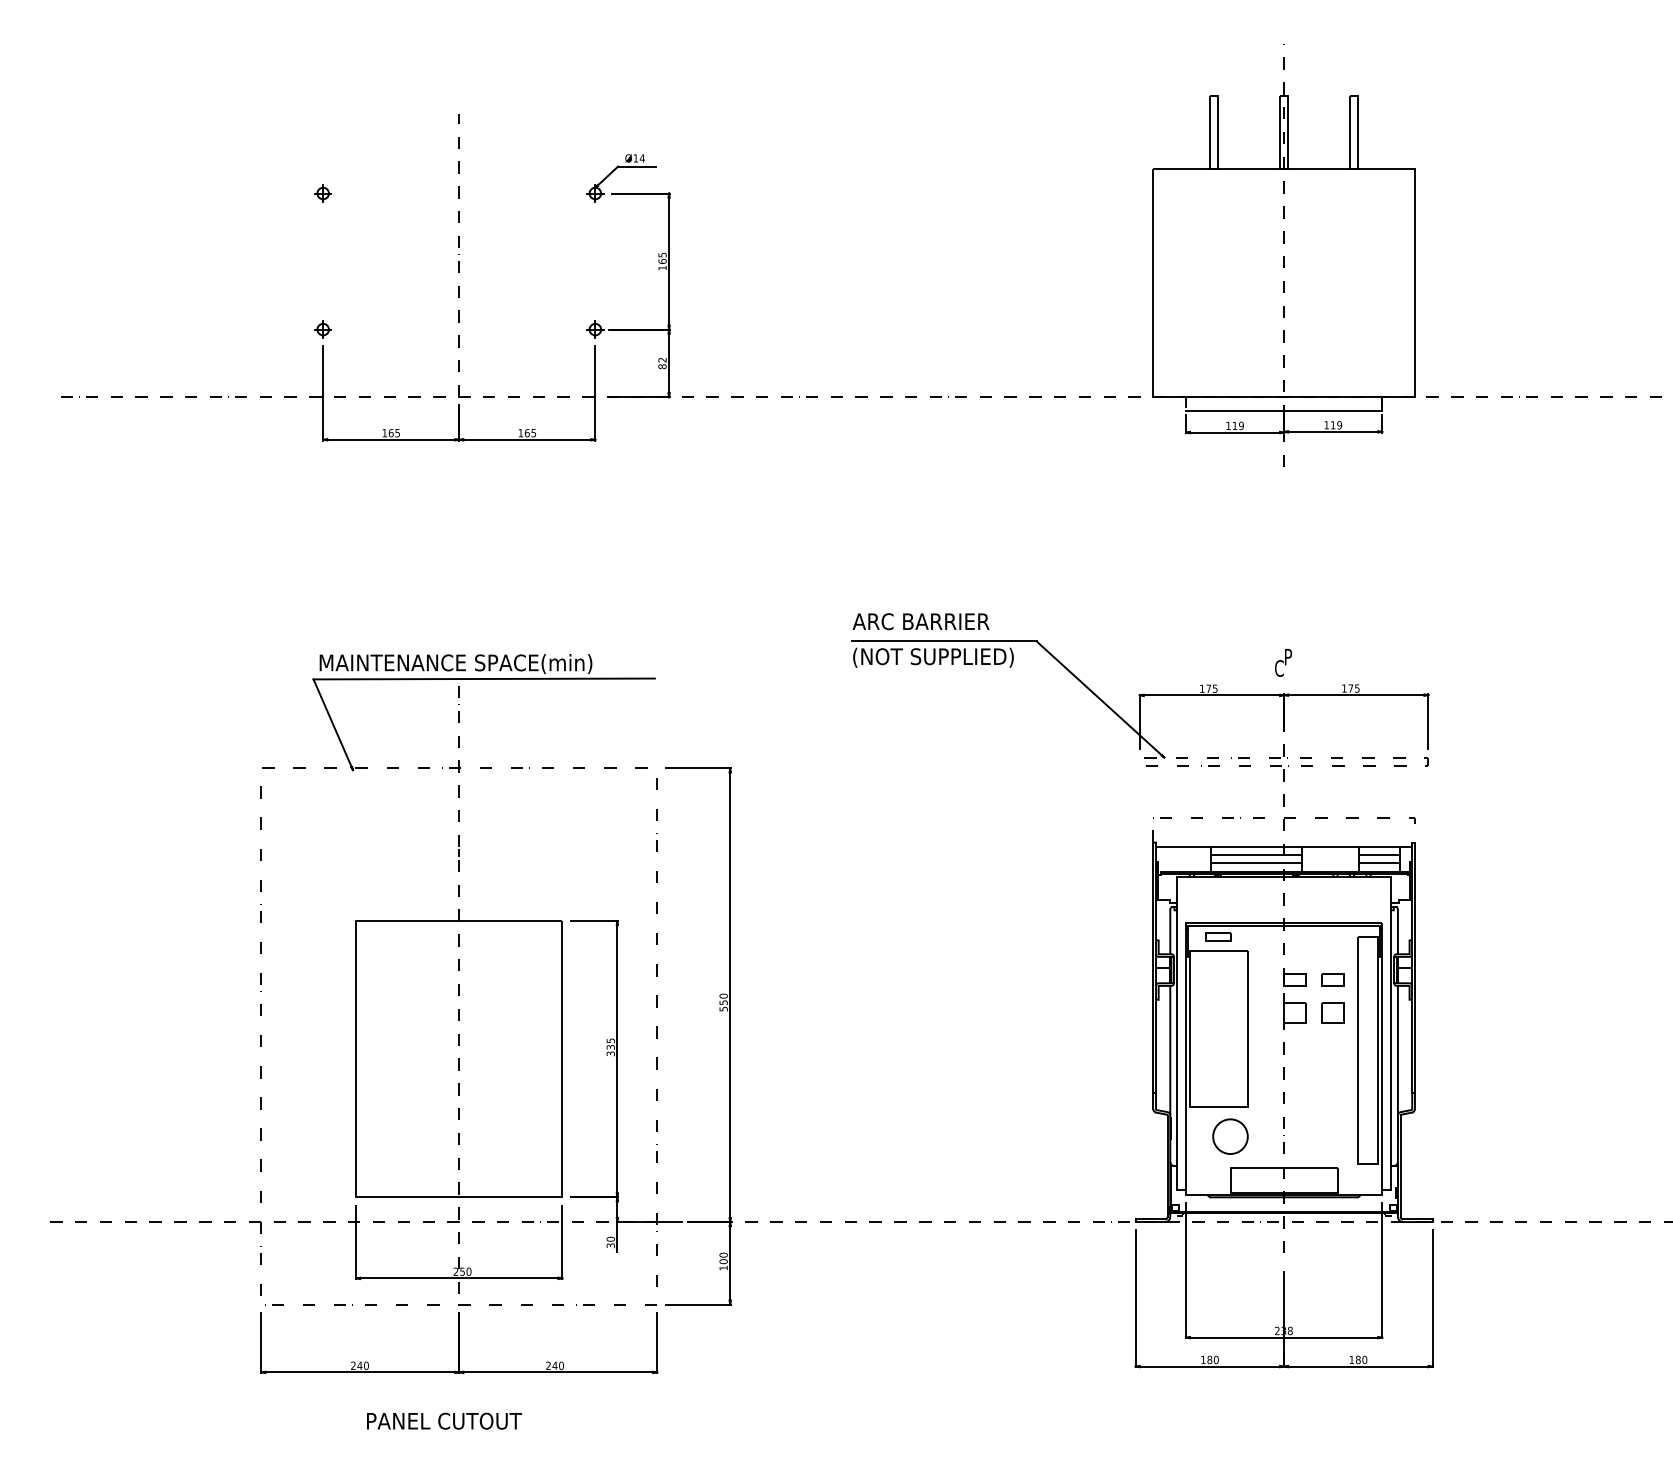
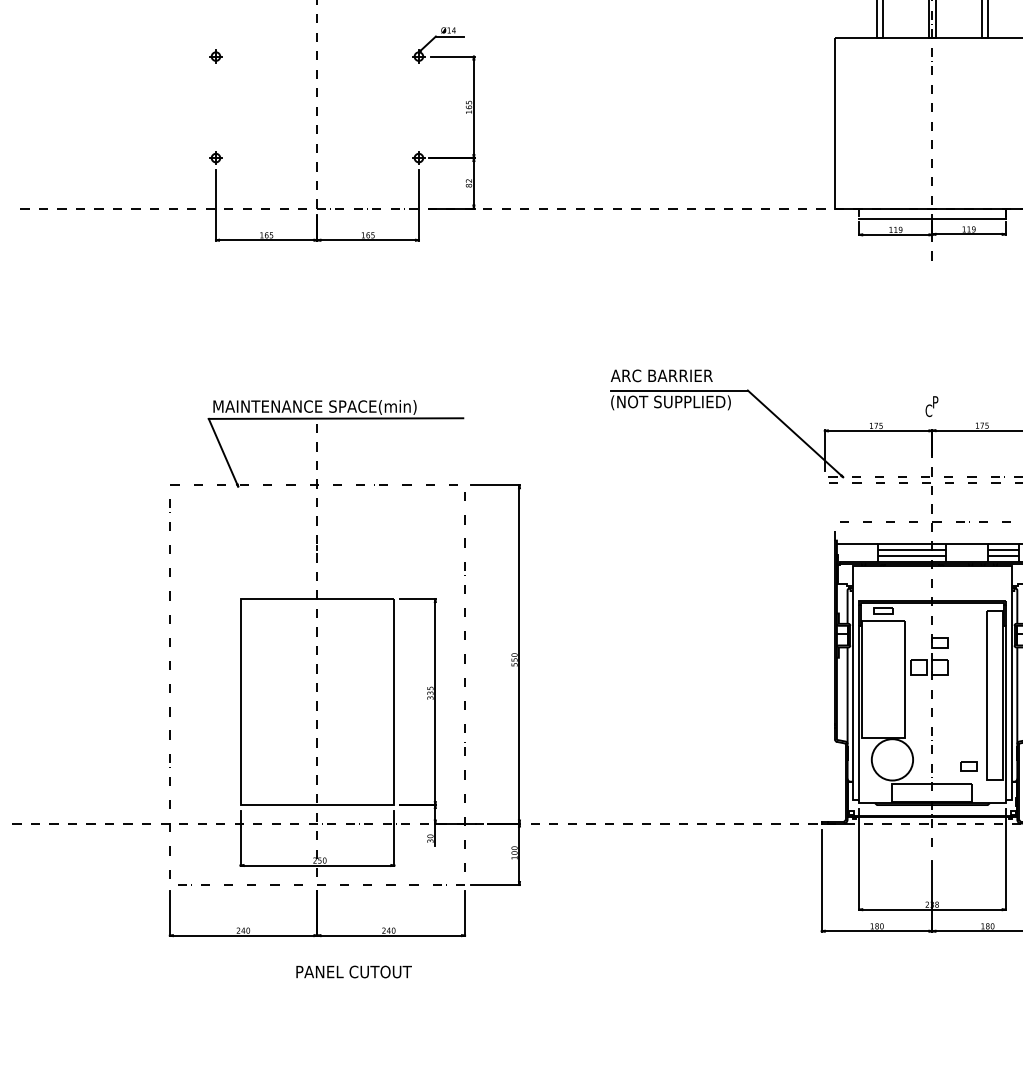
part: (1332, 979) -> (968, 766), moved
part: (1332, 1012) -> (918, 667), moved
circle: (1230, 1136) -> (892, 759), size x1.6
text: (444, 1420) -> (354, 971), moved

